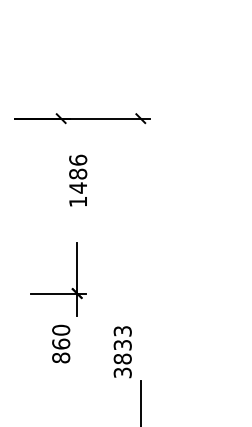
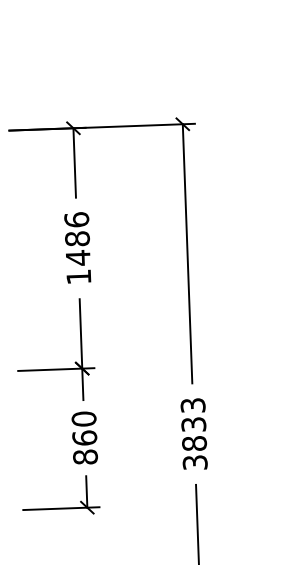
line: (61, 143) -> (75, 162), added
text: (78, 180) -> (78, 247), moved
line: (140, 212) -> (187, 253), added
part: (58, 293) -> (56, 369), moved
text: (122, 352) -> (193, 434), moved
part: (42, 394) -> (61, 508), added

